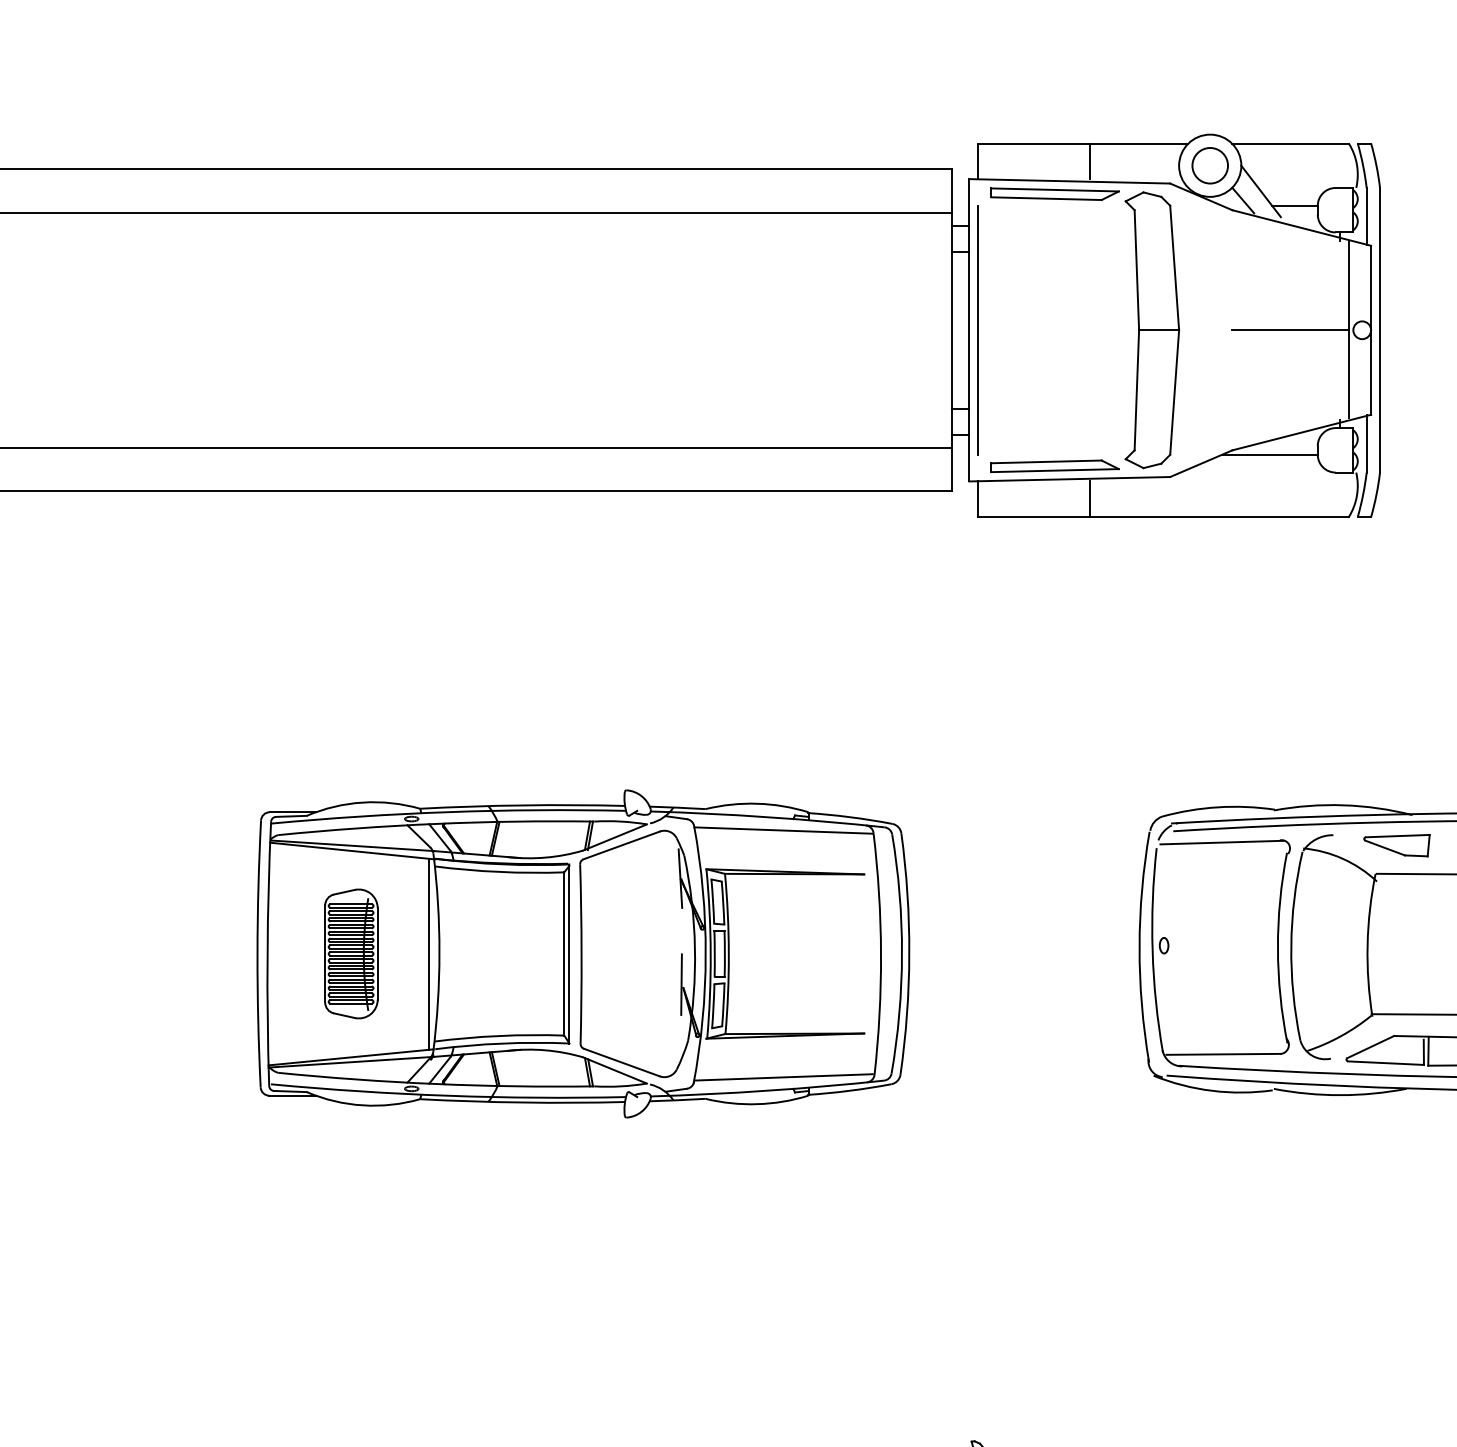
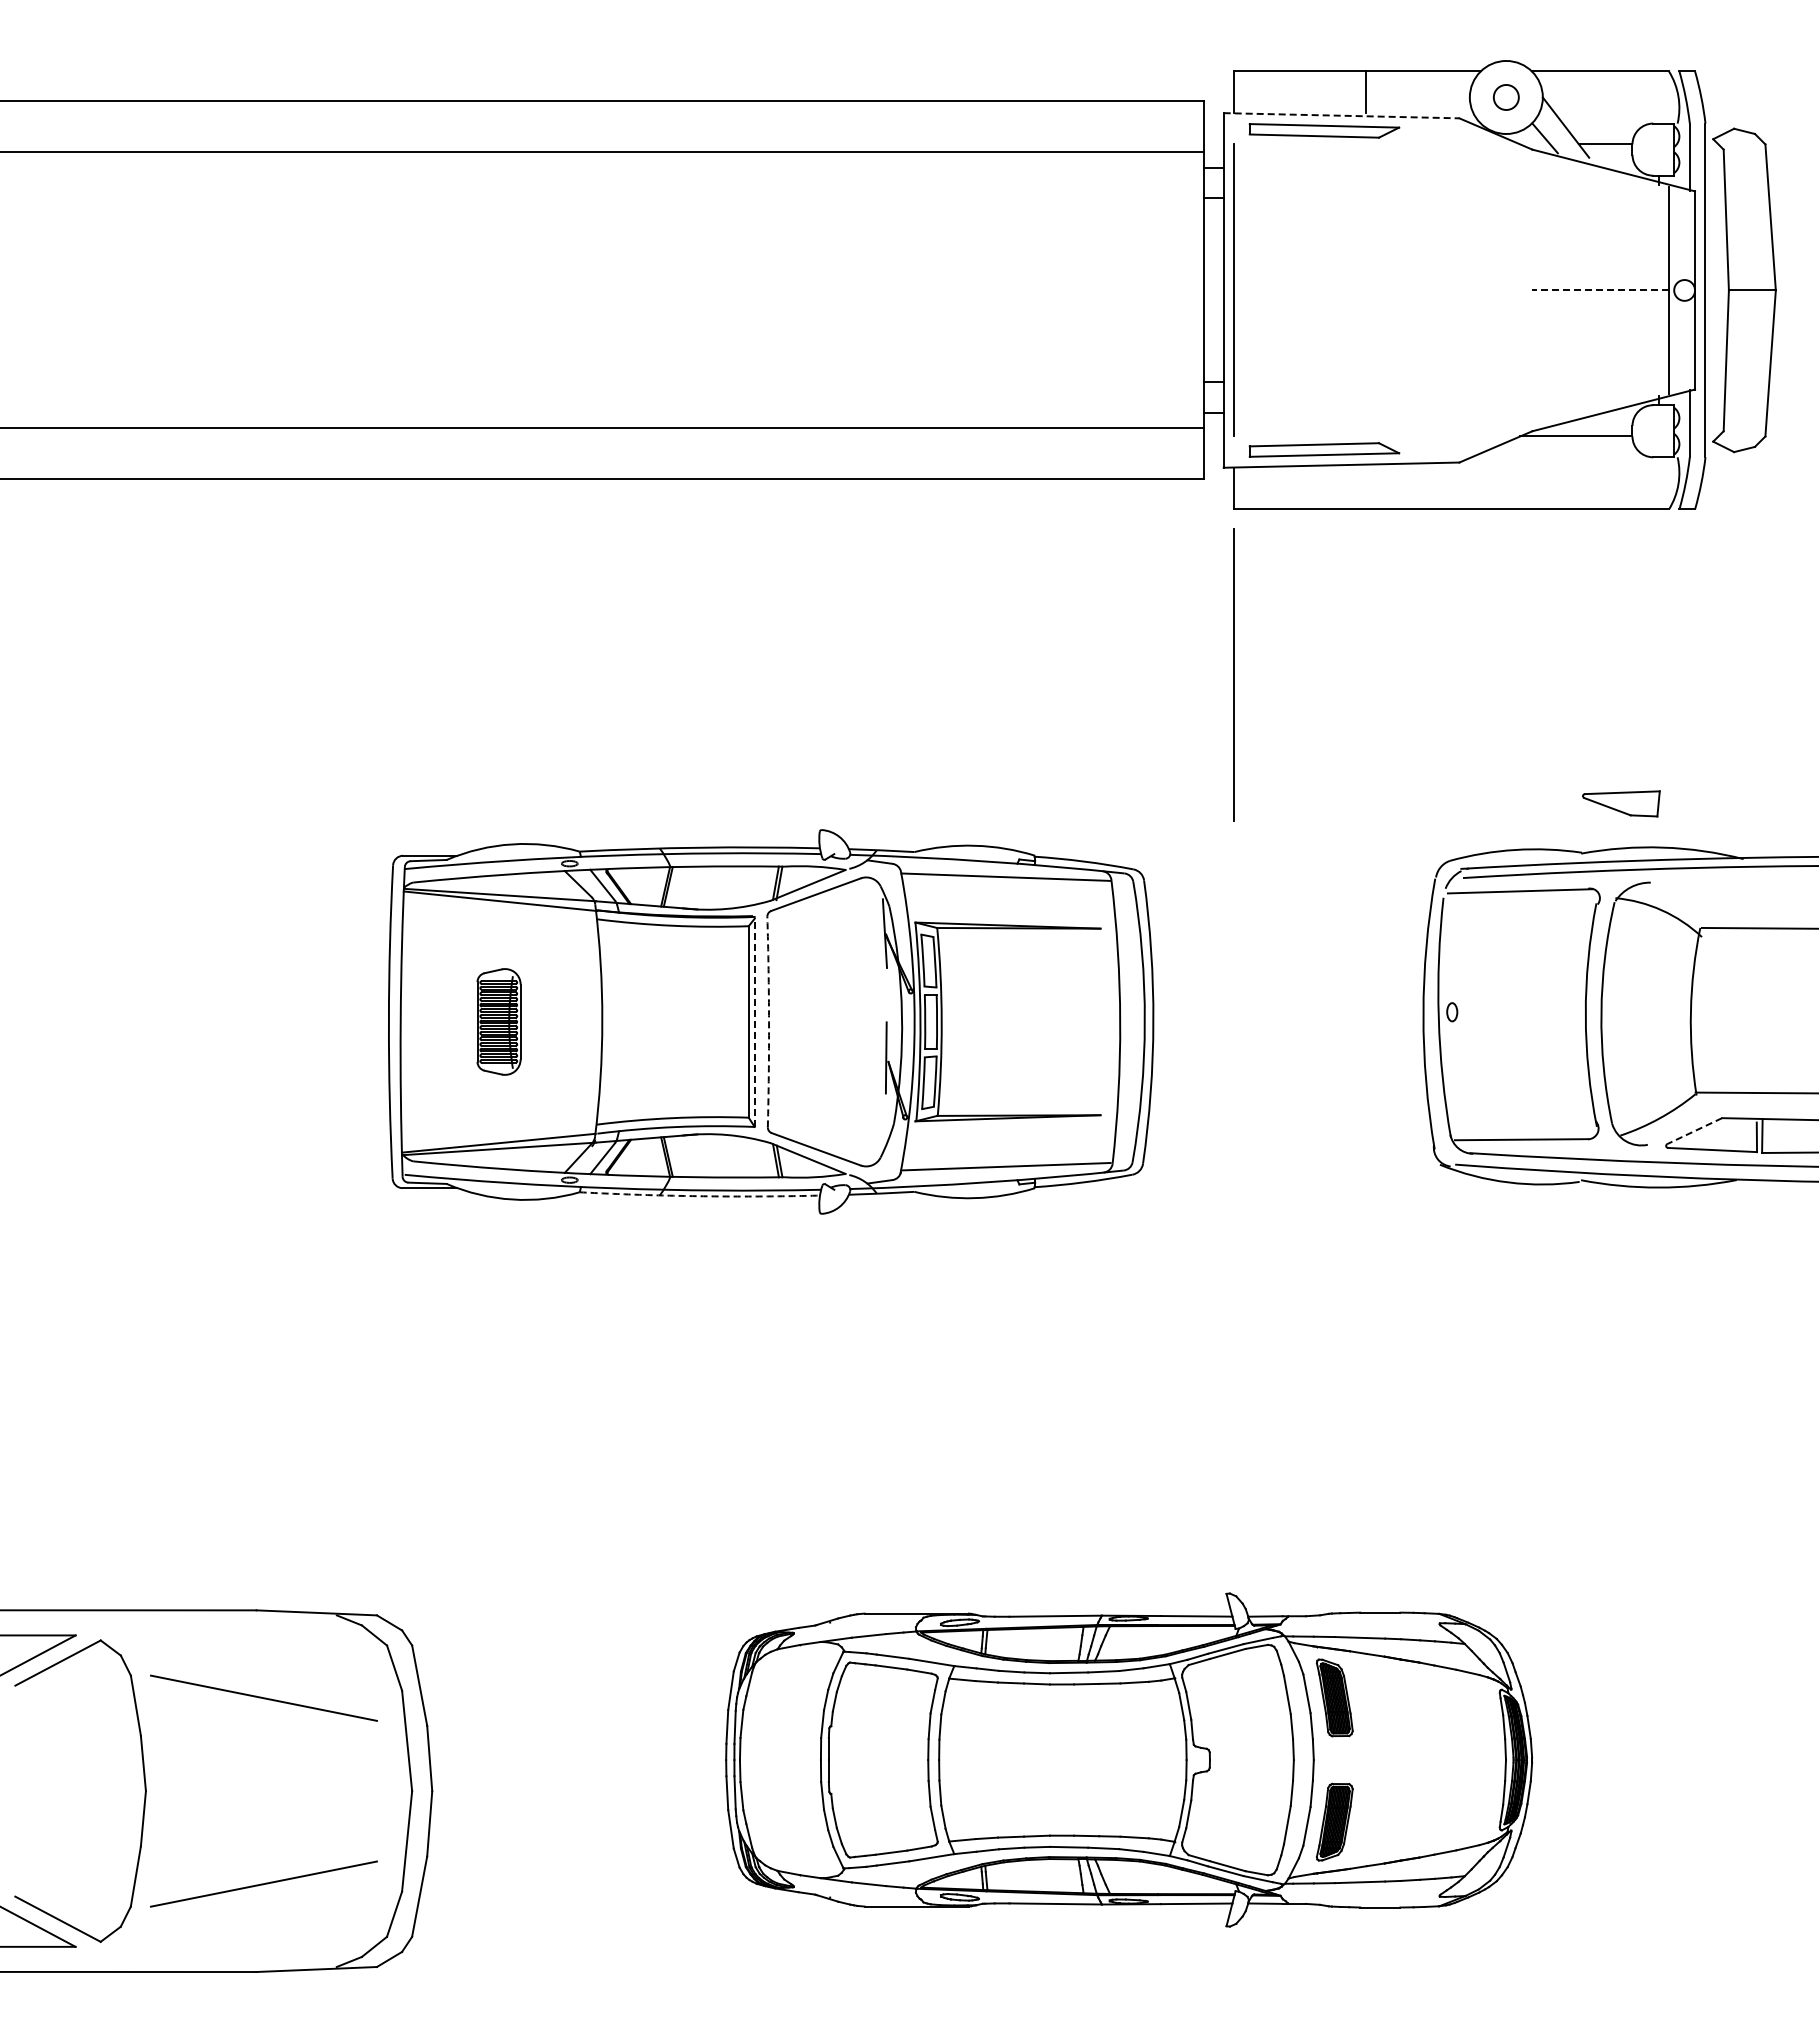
circle: (1210, 165) -> (1506, 97), size x0.6
line: (1069, 181) -> (1341, 115), solid -> dashed
part: (1152, 330) -> (1744, 290), moved
line: (1290, 330) -> (1600, 290), solid -> dashed
line: (1090, 499) -> (1365, 488), removed
line: (977, 657) -> (1233, 674), added
part: (1397, 845) -> (1621, 803), moved
part: (350, 953) -> (498, 1021), size x0.7
line: (428, 954) -> (589, 1022), removed
line: (569, 954) -> (754, 1022), solid -> dashed
arc: (581, 954) -> (769, 1022), solid -> dashed
line: (1370, 1047) -> (1694, 1131), solid -> dashed
arc: (522, 1102) -> (699, 1196), solid -> dashed

